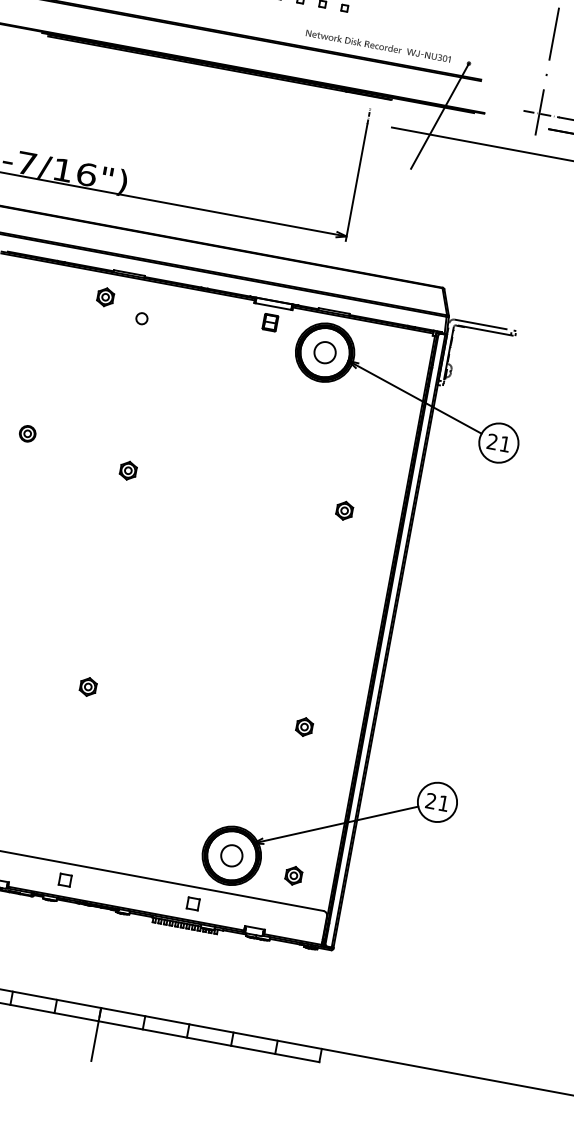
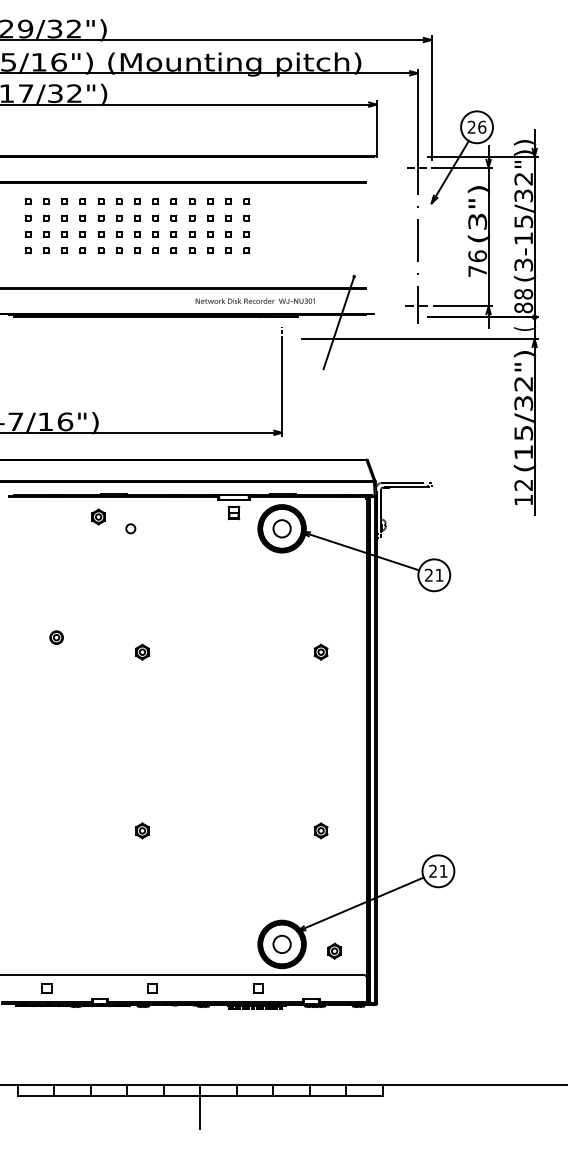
part: (377, 45) -> (254, 300), moved

